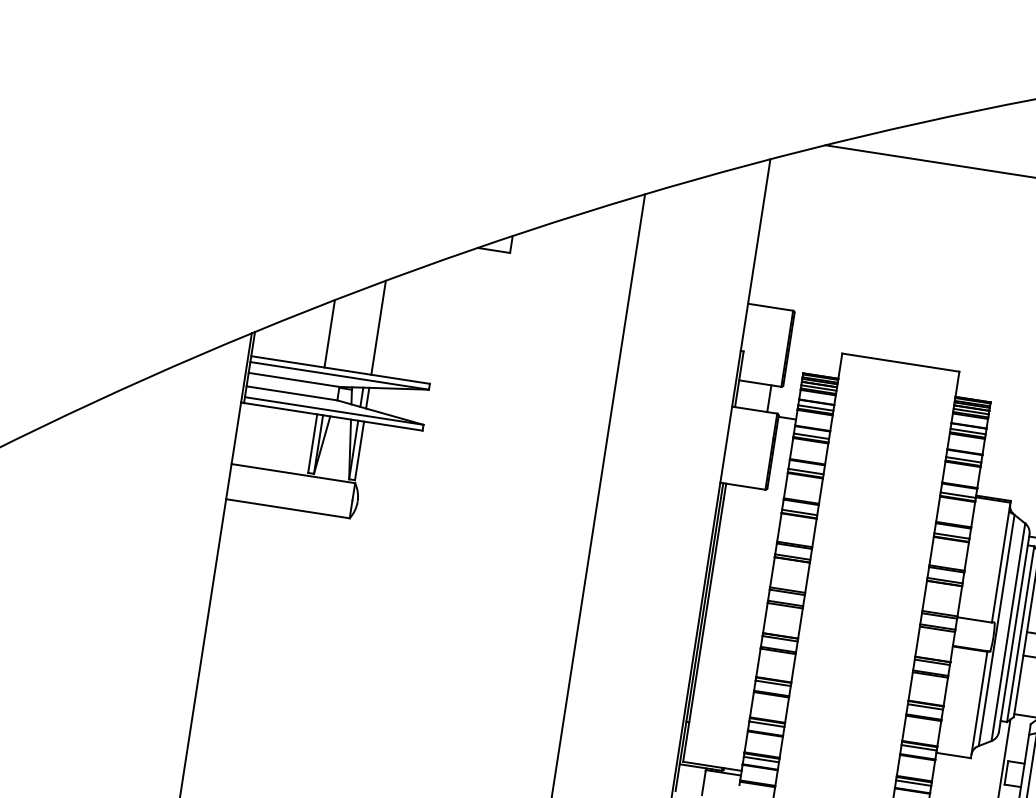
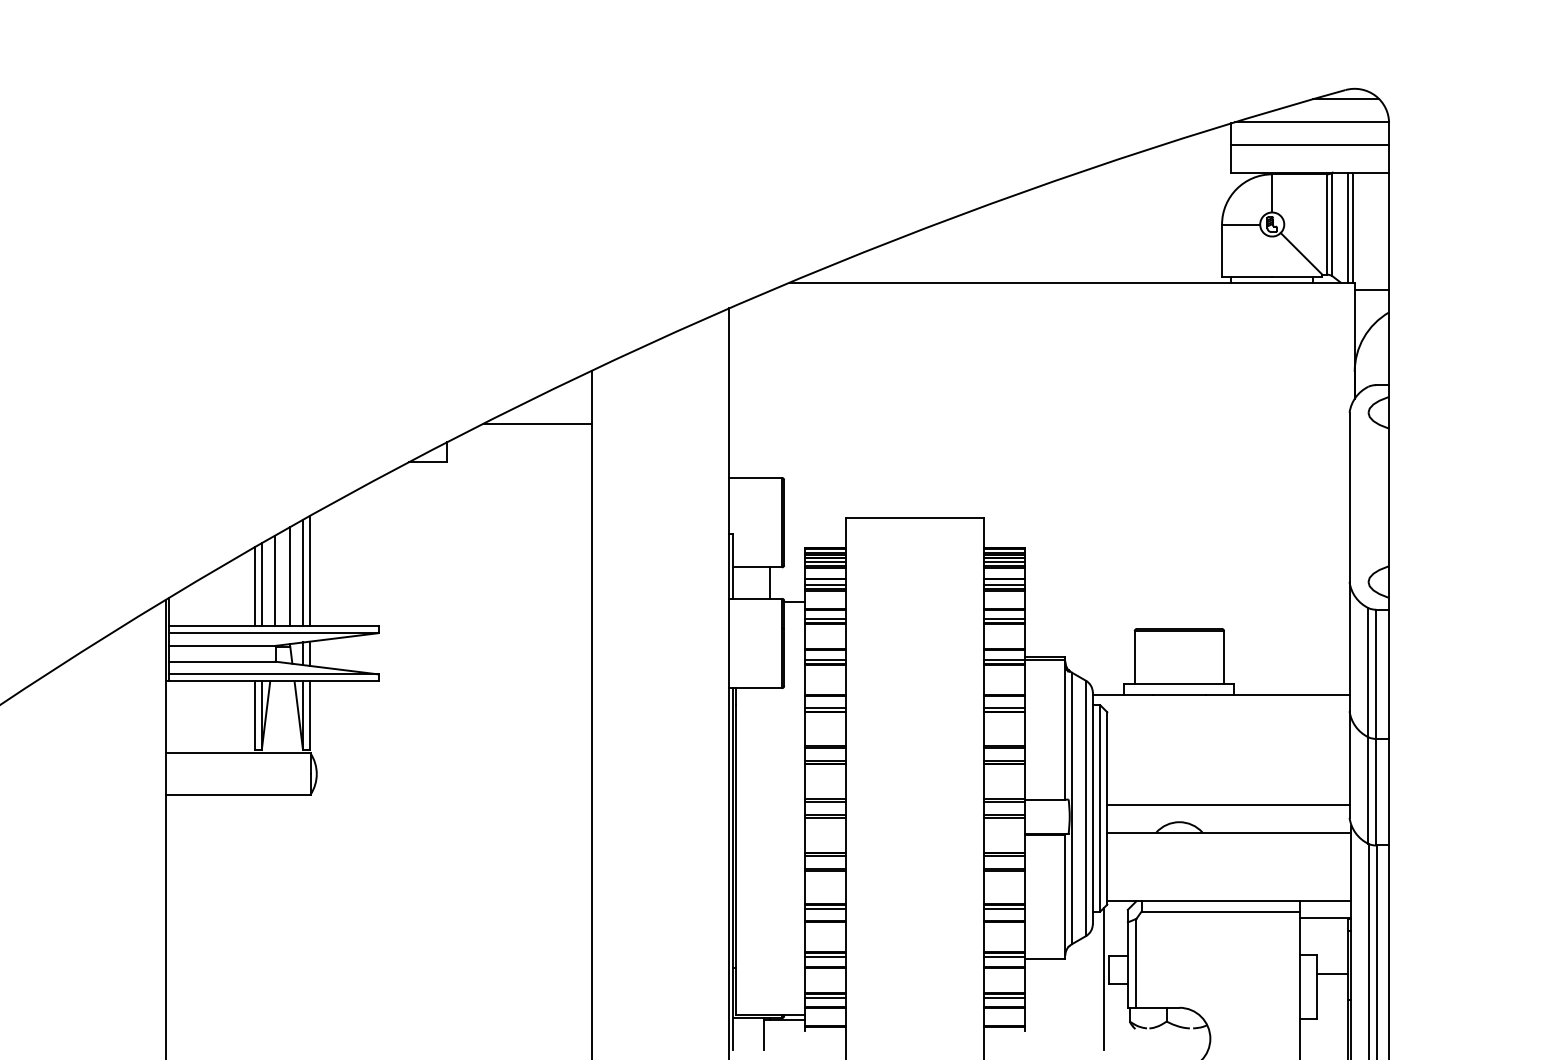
line: (591, 232) -> (537, 423), added
line: (372, 328) -> (303, 572), added
line: (361, 329) -> (290, 576), added
line: (347, 331) -> (274, 580), added
line: (335, 332) -> (261, 584), added

